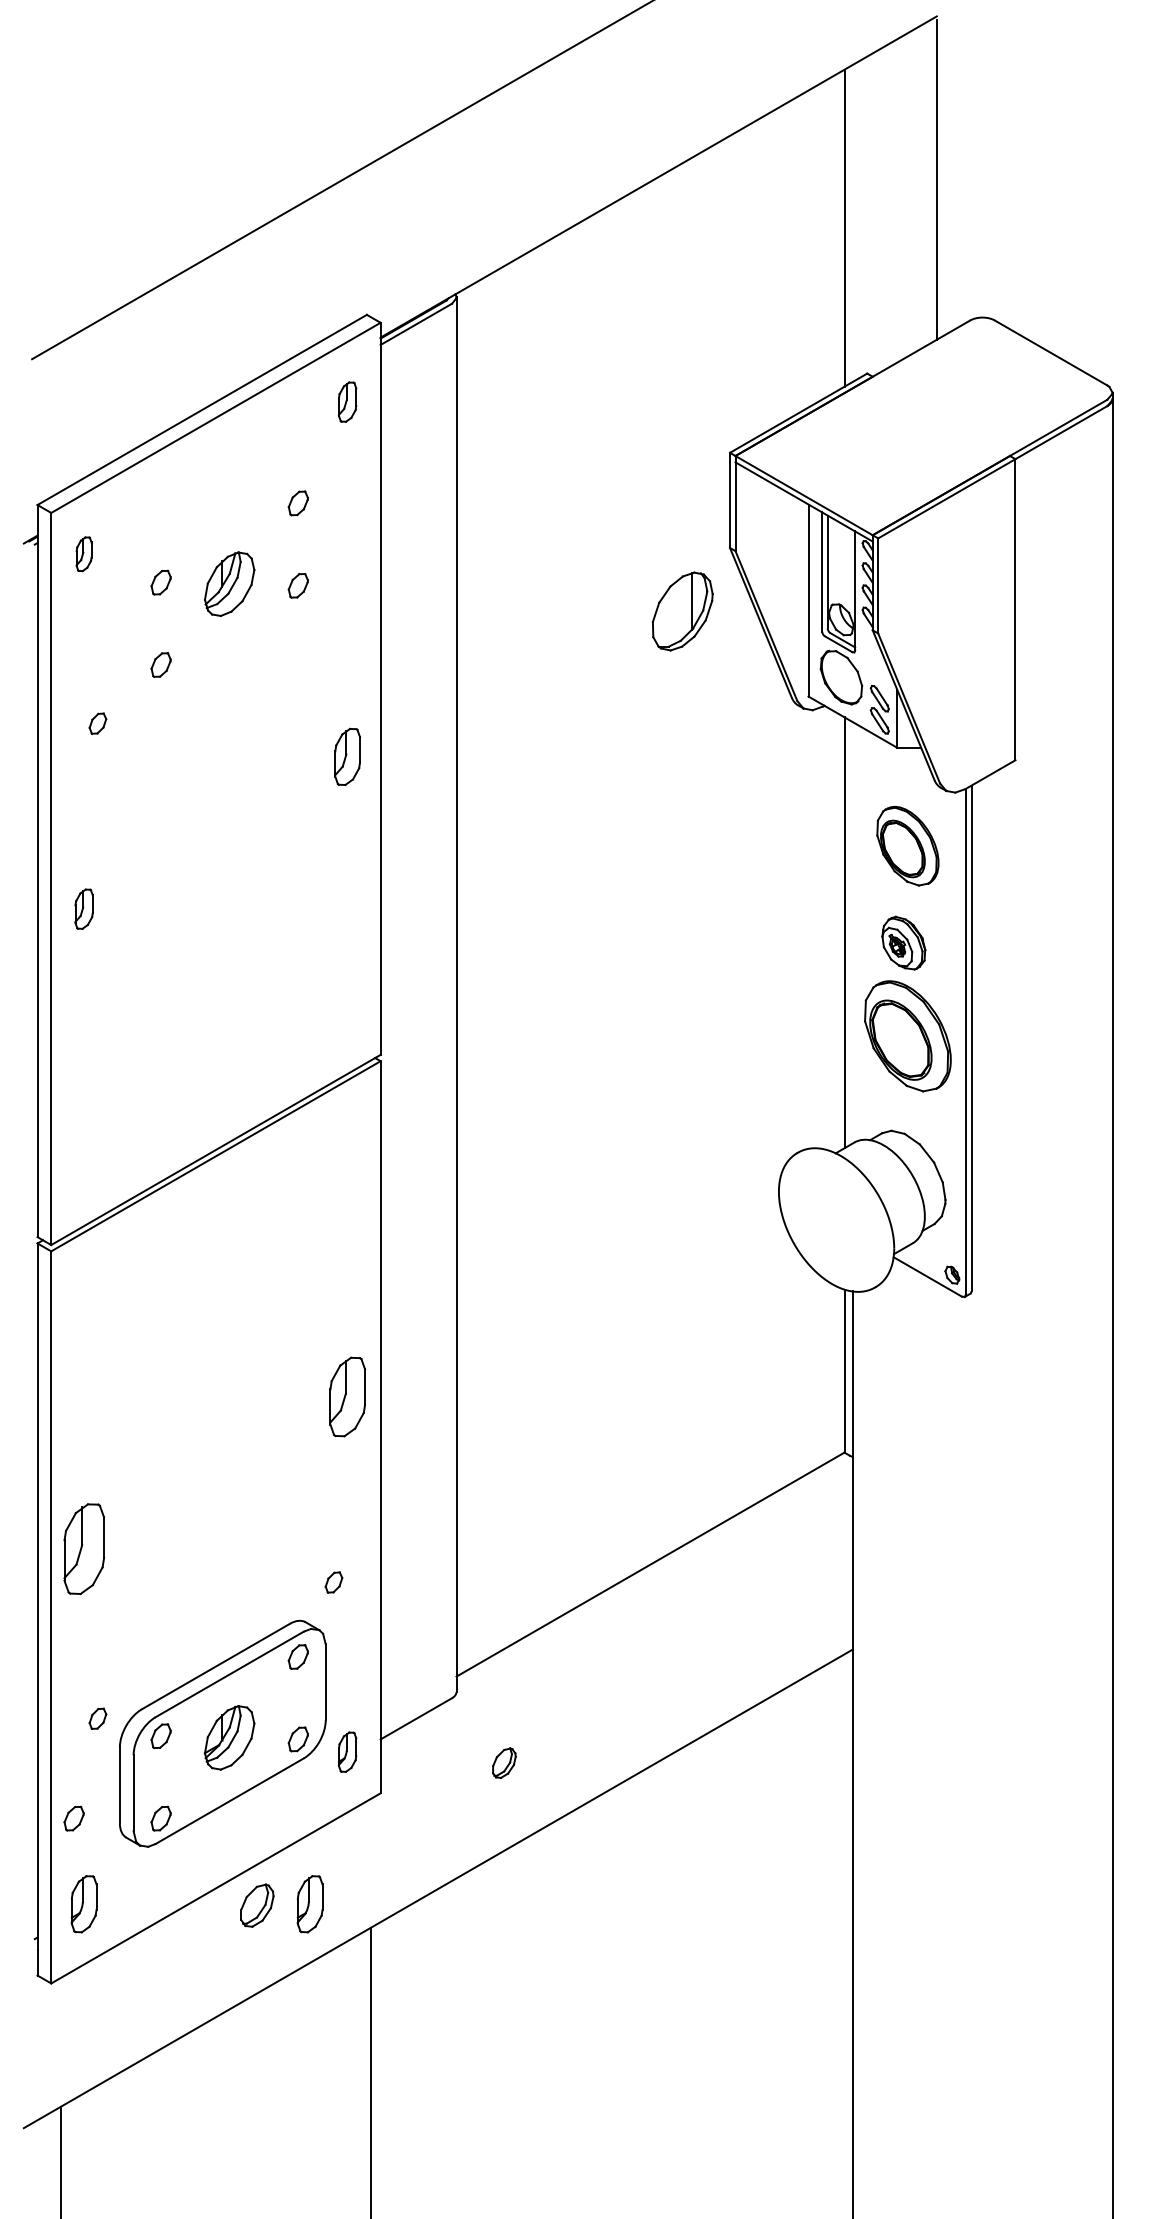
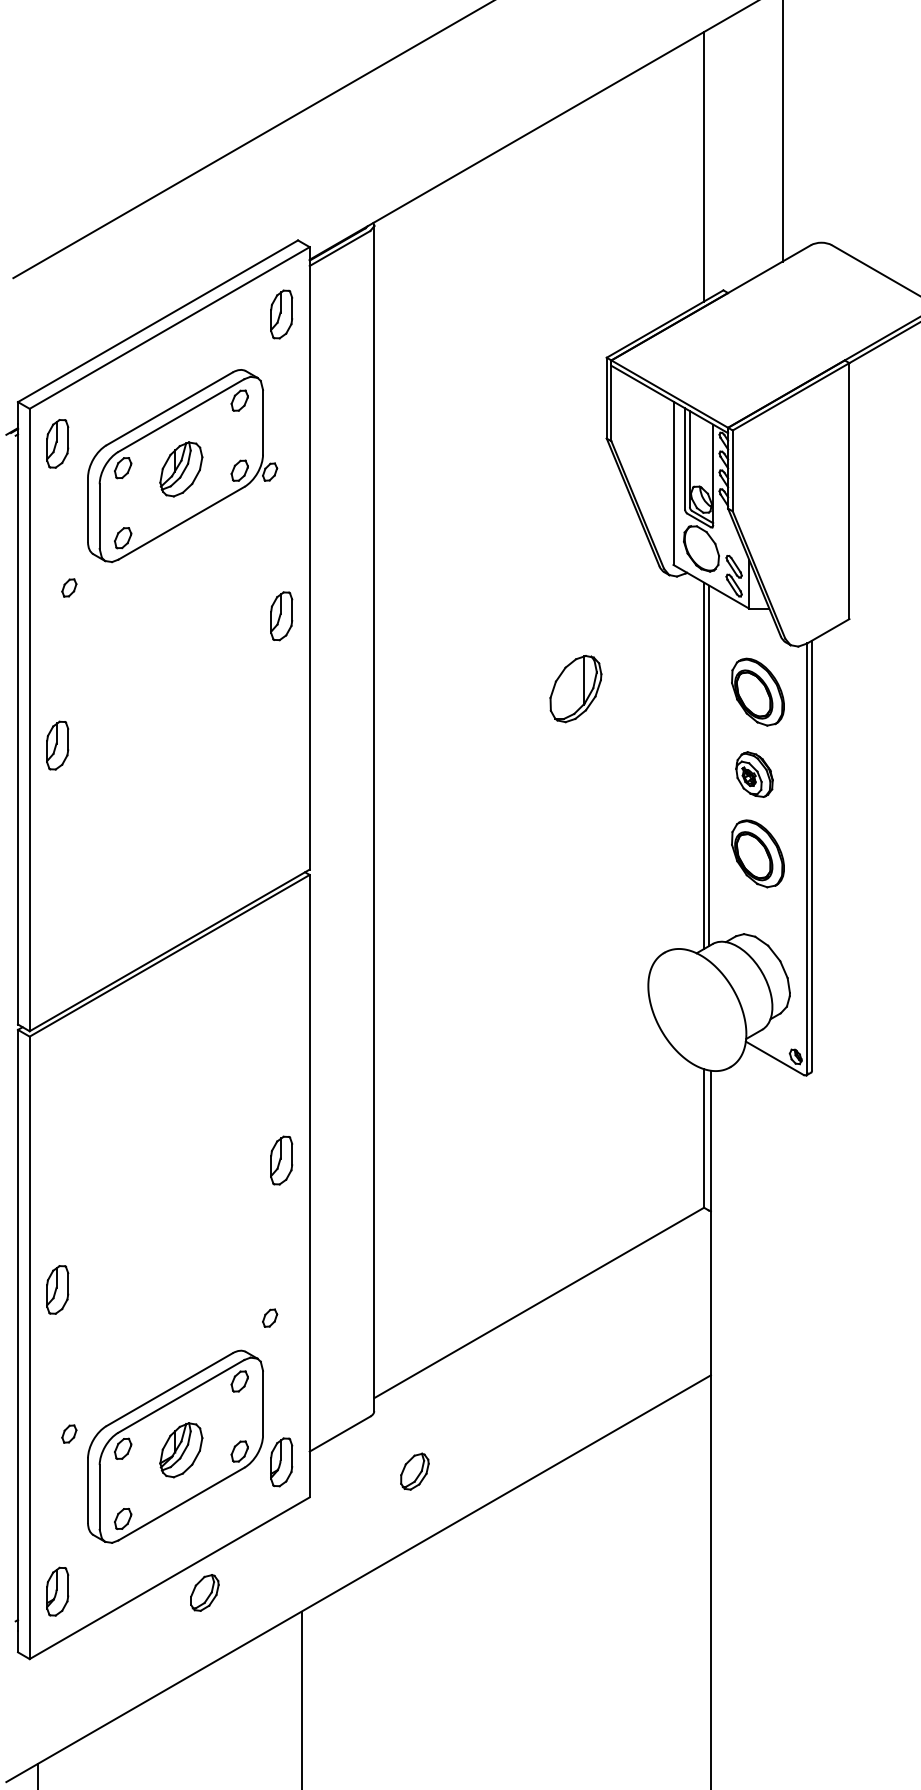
part: (347, 402) -> (281, 314), size x1.43
part: (83, 554) -> (57, 444), size x1.67
part: (231, 580) -> (182, 466), added
part: (682, 611) -> (575, 689), moved
part: (83, 909) -> (57, 745), size x1.43
line: (850, 932) -> (709, 765), added
part: (907, 1036) -> (757, 853), size x0.71
part: (347, 1397) -> (281, 1160), size x0.71
part: (83, 1549) -> (57, 1290), size x0.62
part: (347, 1752) -> (281, 1462), size x1.43
part: (504, 1763) -> (415, 1472), size x1.43
part: (73, 1818) -> (48, 1518), removed
part: (309, 1904) -> (249, 1591), removed

